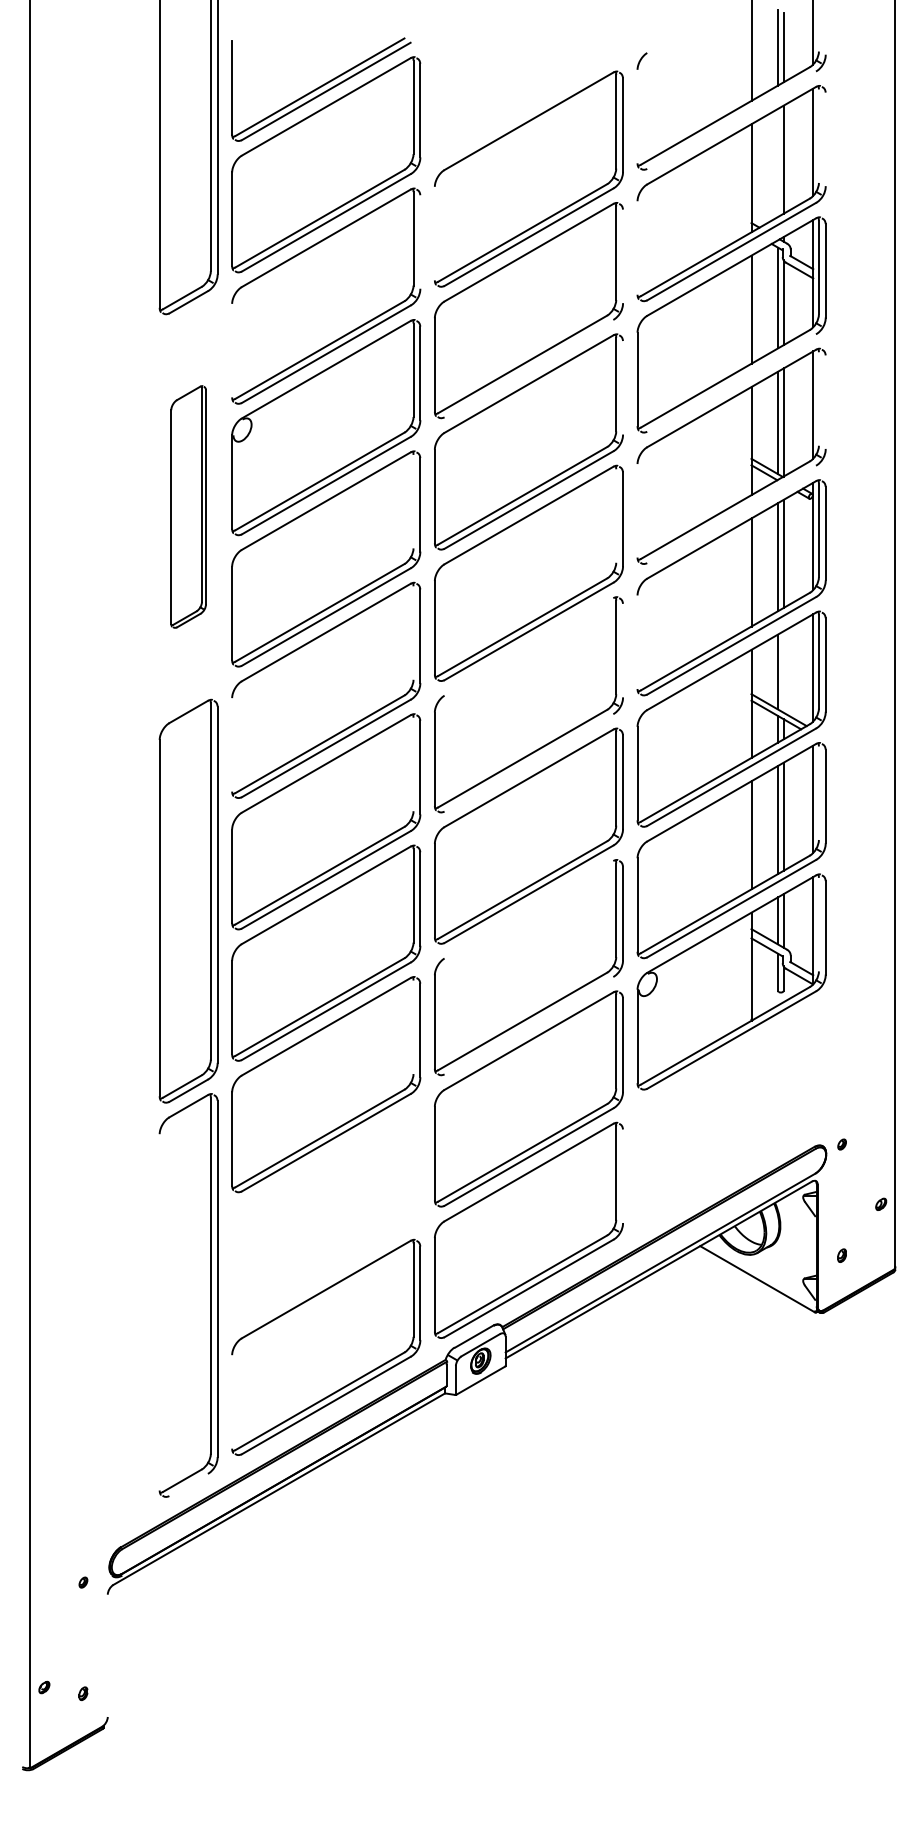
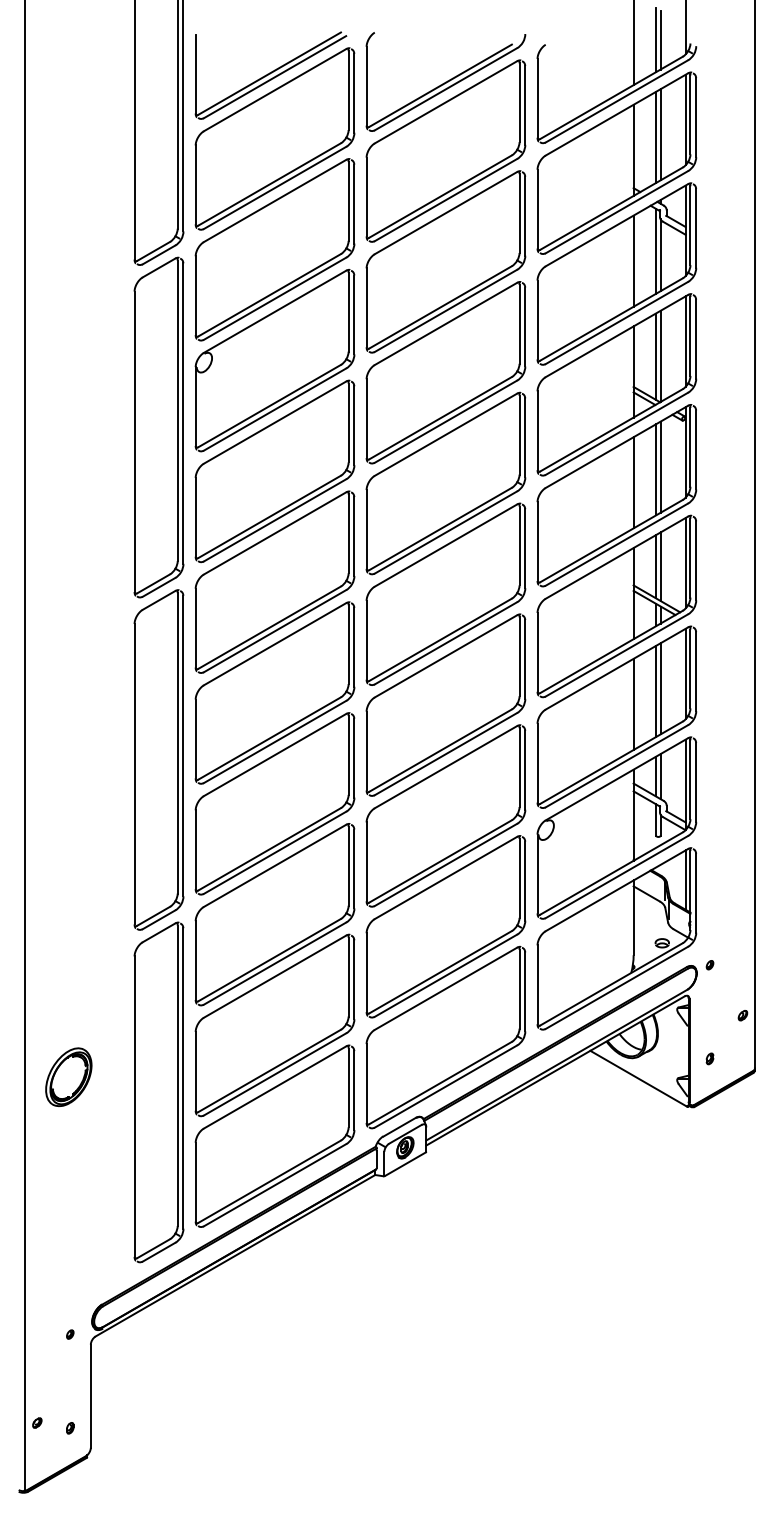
part: (528, 96) -> (445, 81), added
line: (637, 115) -> (537, 97), added
line: (731, 120) -> (616, 101), added
line: (818, 135) -> (690, 114), added
line: (826, 139) -> (696, 117), added
line: (777, 163) -> (655, 137), added
line: (434, 232) -> (366, 196), added
line: (420, 241) -> (354, 203), added
line: (637, 247) -> (537, 208), added
line: (623, 255) -> (525, 215), added
line: (231, 350) -> (195, 295), added
line: (528, 368) -> (445, 310), added
line: (731, 382) -> (616, 322), added
line: (623, 387) -> (525, 326), added
line: (818, 399) -> (690, 336), added
line: (826, 401) -> (696, 338), added
line: (413, 500) -> (348, 422), added
part: (188, 506) -> (158, 427), size x1.67
line: (637, 510) -> (537, 430), added
line: (731, 514) -> (616, 433), added
line: (616, 515) -> (519, 434), added
line: (413, 632) -> (348, 533), added
line: (637, 642) -> (537, 541), added
line: (528, 646) -> (445, 545), added
line: (623, 650) -> (525, 548), added
line: (783, 671) -> (660, 566), added
line: (231, 744) -> (195, 627), added
line: (528, 763) -> (445, 643), added
line: (413, 764) -> (348, 644), added
line: (818, 792) -> (690, 668), added
line: (528, 910) -> (445, 767), added
line: (818, 924) -> (690, 779), added
line: (528, 1025) -> (445, 864), added
line: (413, 1026) -> (348, 865), added
part: (731, 1112) -> (616, 938), added
line: (623, 1175) -> (525, 991), added
part: (325, 1216) -> (274, 1025), added
part: (81, 1276) -> (68, 1076), added
line: (159, 1312) -> (134, 1106), added
line: (231, 1401) -> (195, 1181), added
line: (188, 1484) -> (158, 1251), added
line: (107, 1654) -> (90, 1395), added

